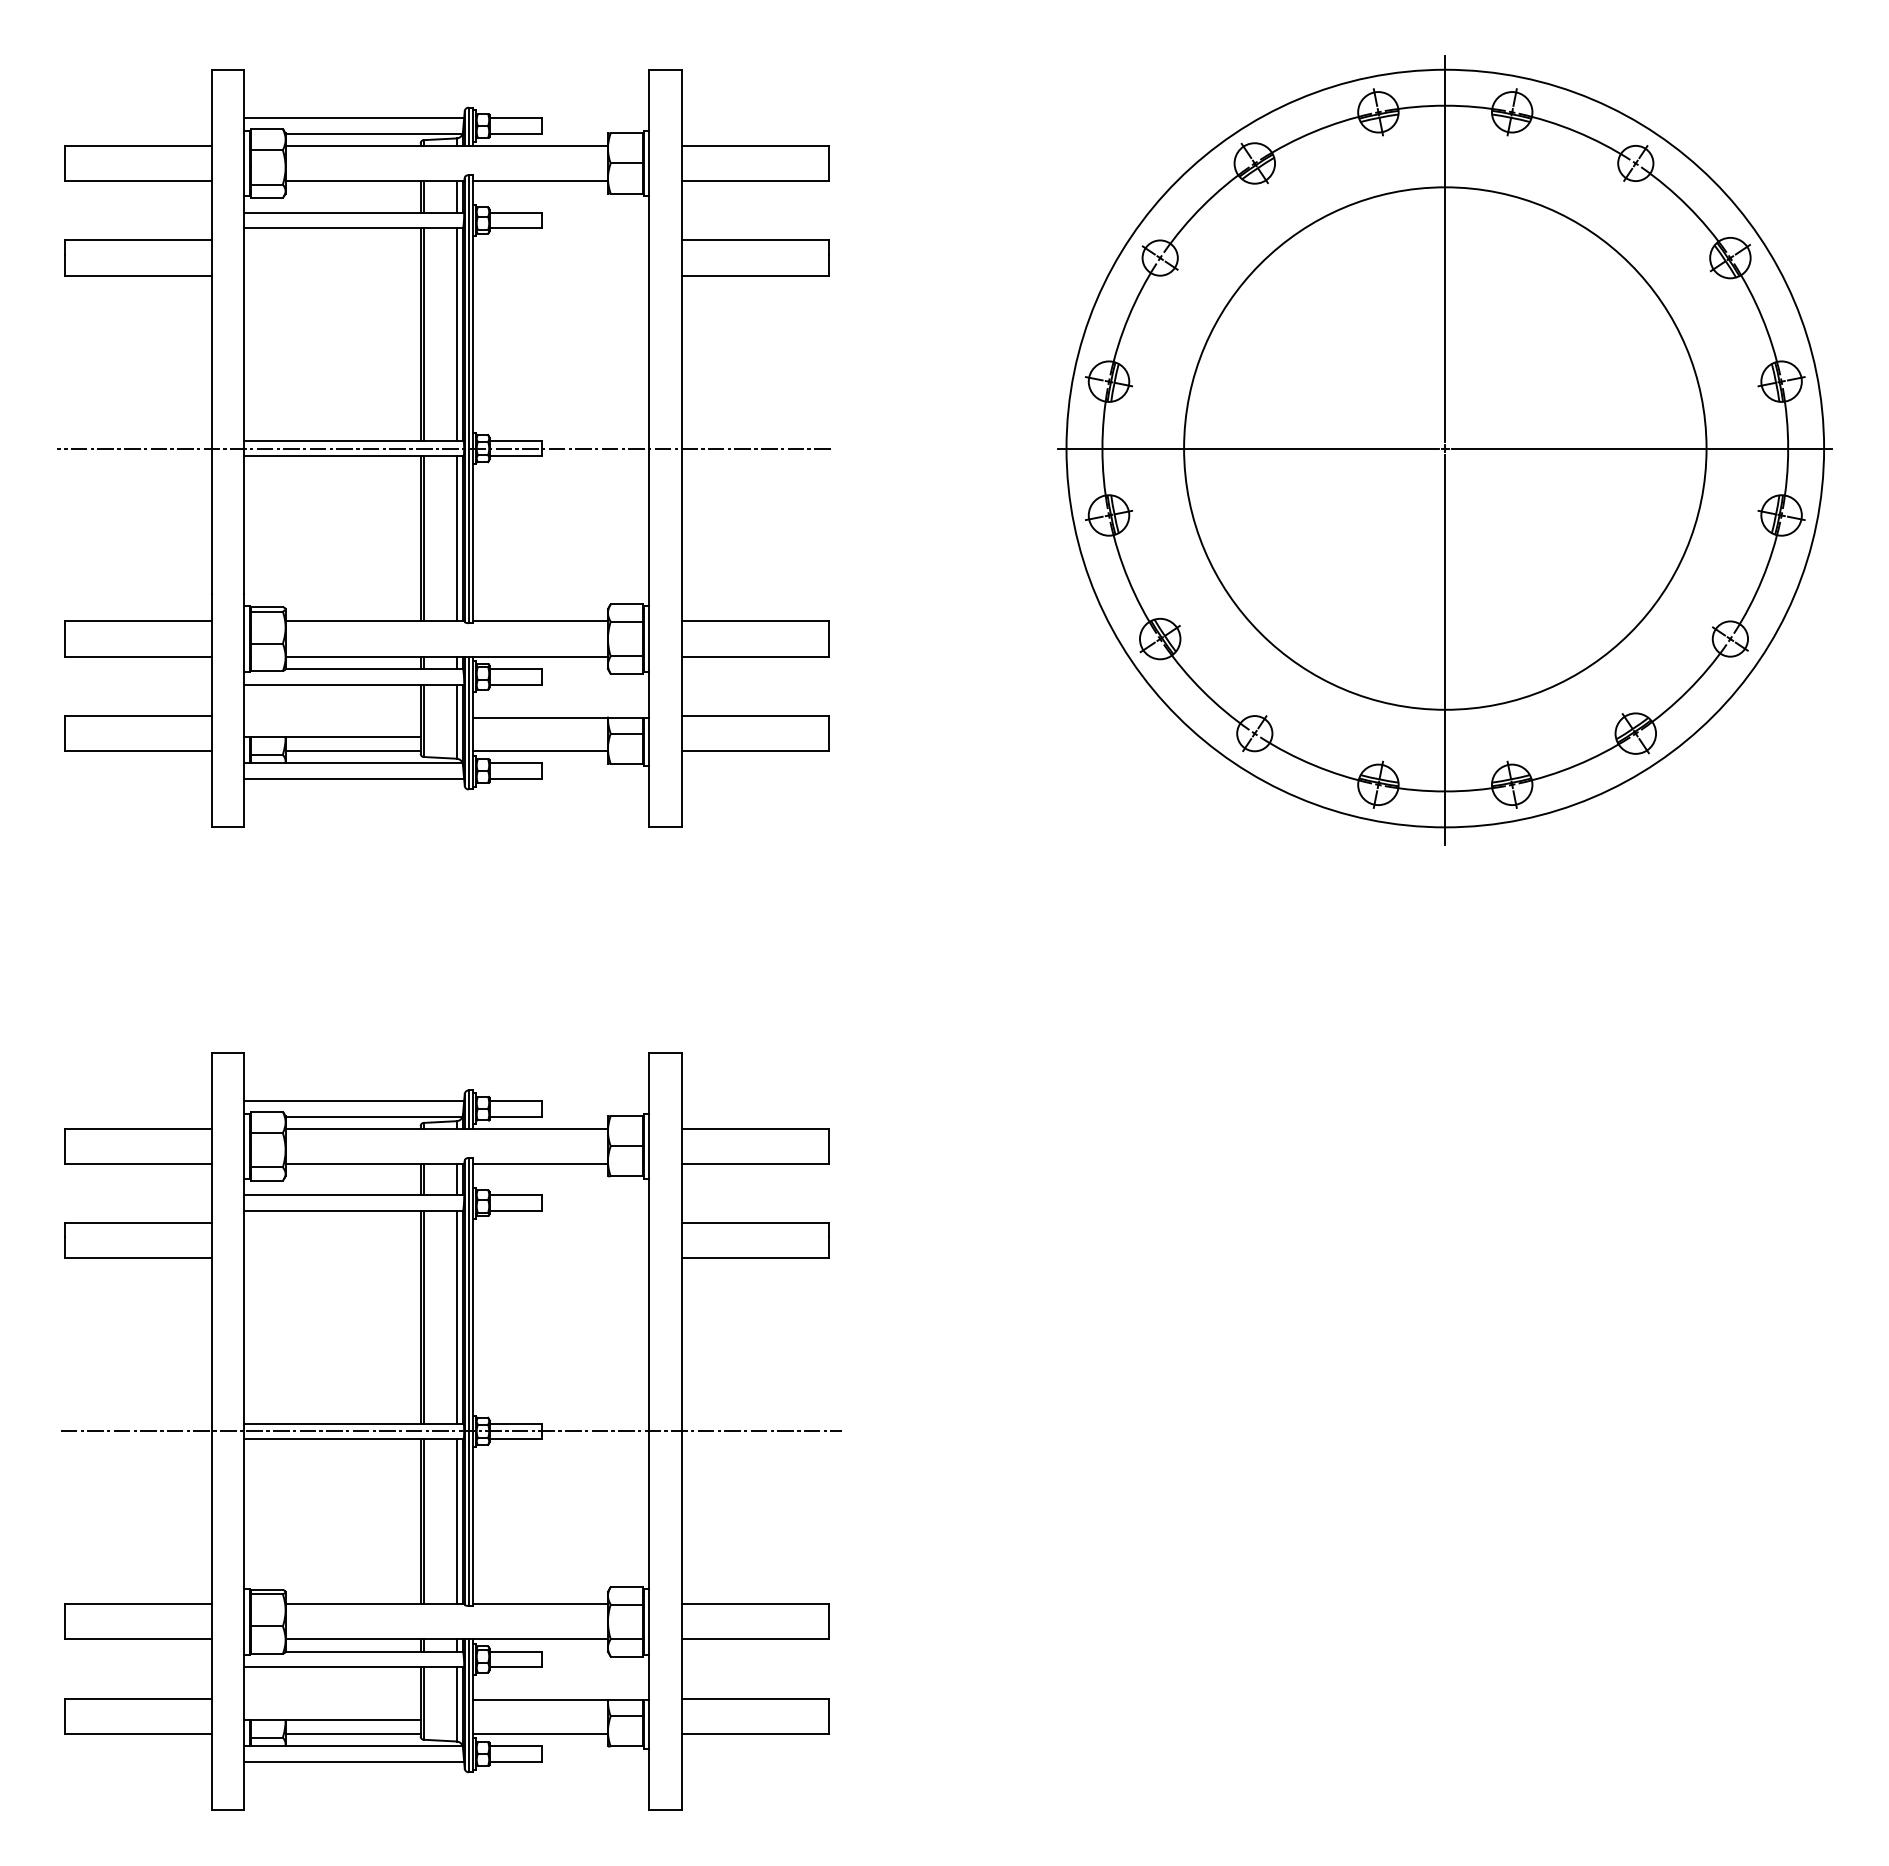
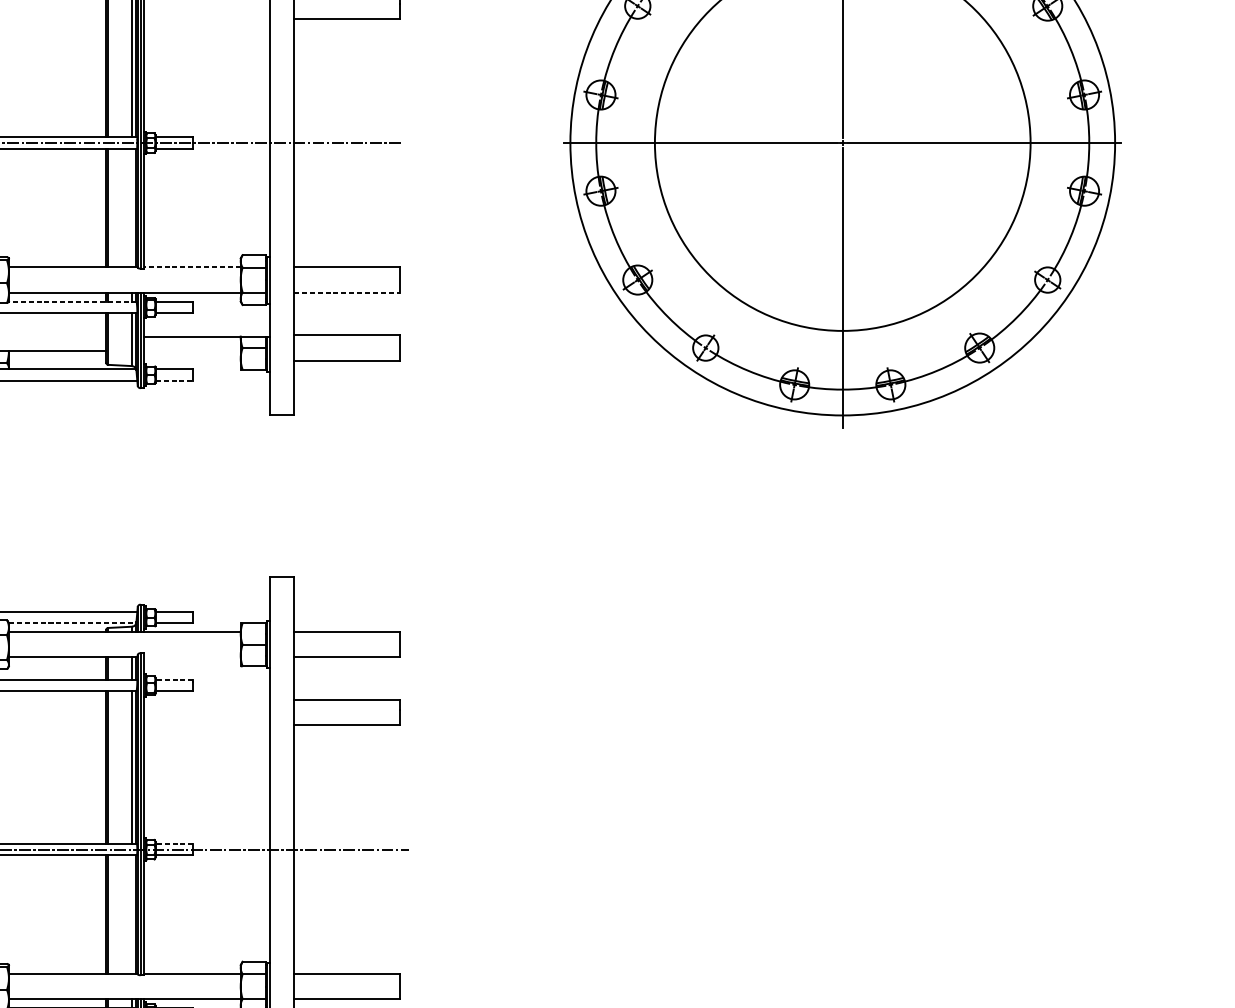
line: (456, 538) -> (131, 207), removed
line: (540, 621) -> (192, 267), solid -> dashed
line: (755, 656) -> (346, 292), solid -> dashed
line: (374, 668) -> (72, 301), solid -> dashed
line: (352, 751) -> (57, 360), removed
line: (539, 751) -> (191, 360), removed
line: (516, 779) -> (174, 381), solid -> dashed
line: (374, 1116) -> (72, 623), solid -> dashed
line: (539, 1163) -> (191, 657), removed
line: (515, 1195) -> (174, 680), solid -> dashed
line: (515, 1423) -> (174, 844), solid -> dashed
line: (456, 1521) -> (131, 914), removed

